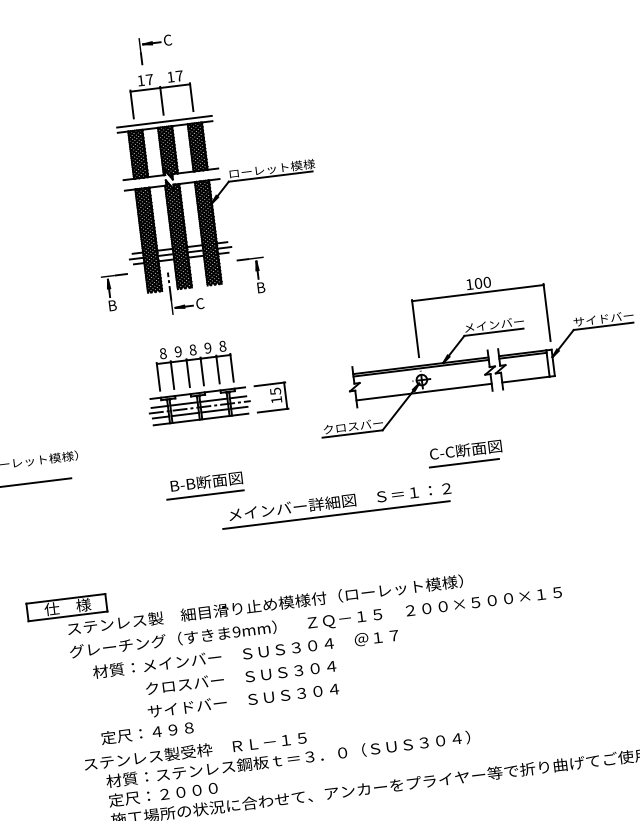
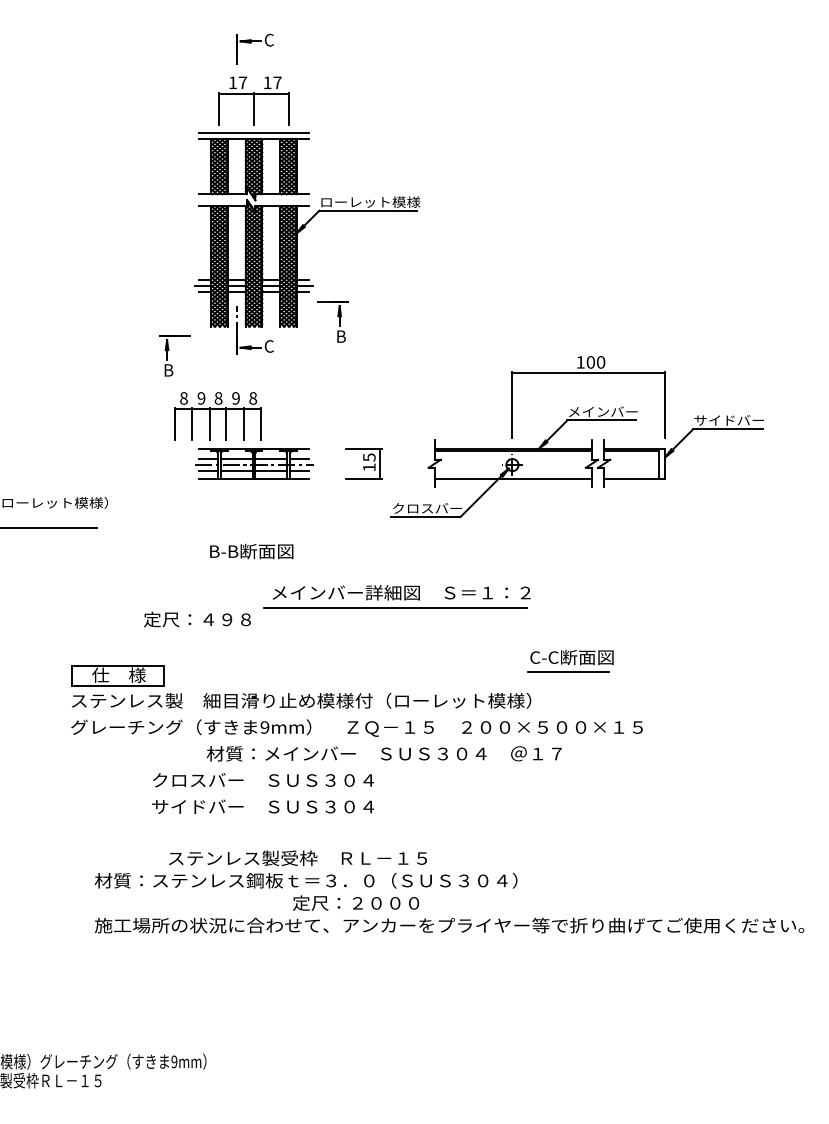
part: (109, 293) -> (167, 355), moved
part: (193, 359) -> (217, 409), moved
part: (271, 397) -> (363, 463), moved
part: (464, 452) -> (570, 660), moved
line: (205, 495) -> (248, 566), removed
part: (66, 607) -> (117, 675), moved
text: (245, 653) -> (383, 753), moved
text: (147, 732) -> (197, 619), moved
text: (194, 750) -> (297, 857), moved
text: (163, 793) -> (356, 902), moved

